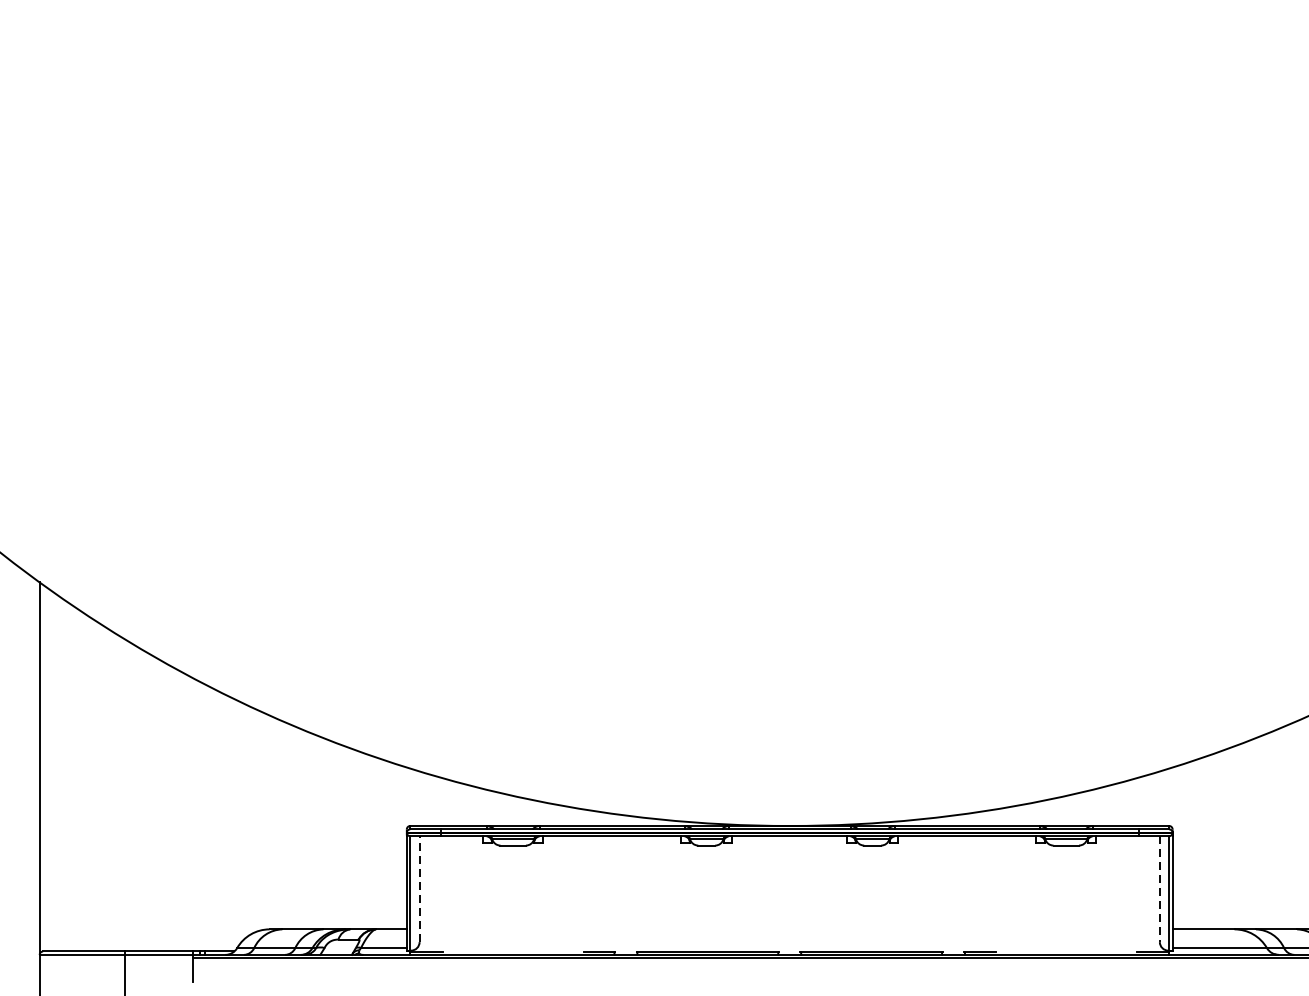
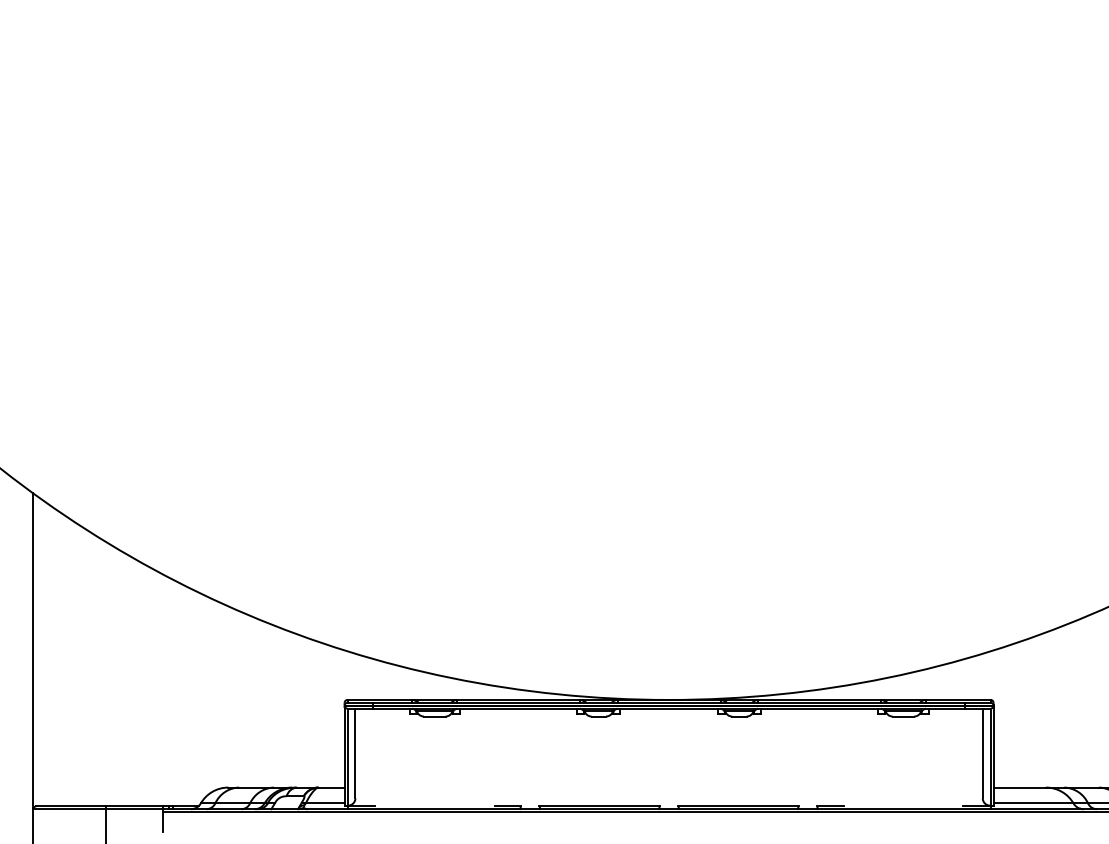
line: (419, 889) -> (355, 753), dashed -> solid
line: (1159, 889) -> (982, 753), dashed -> solid

